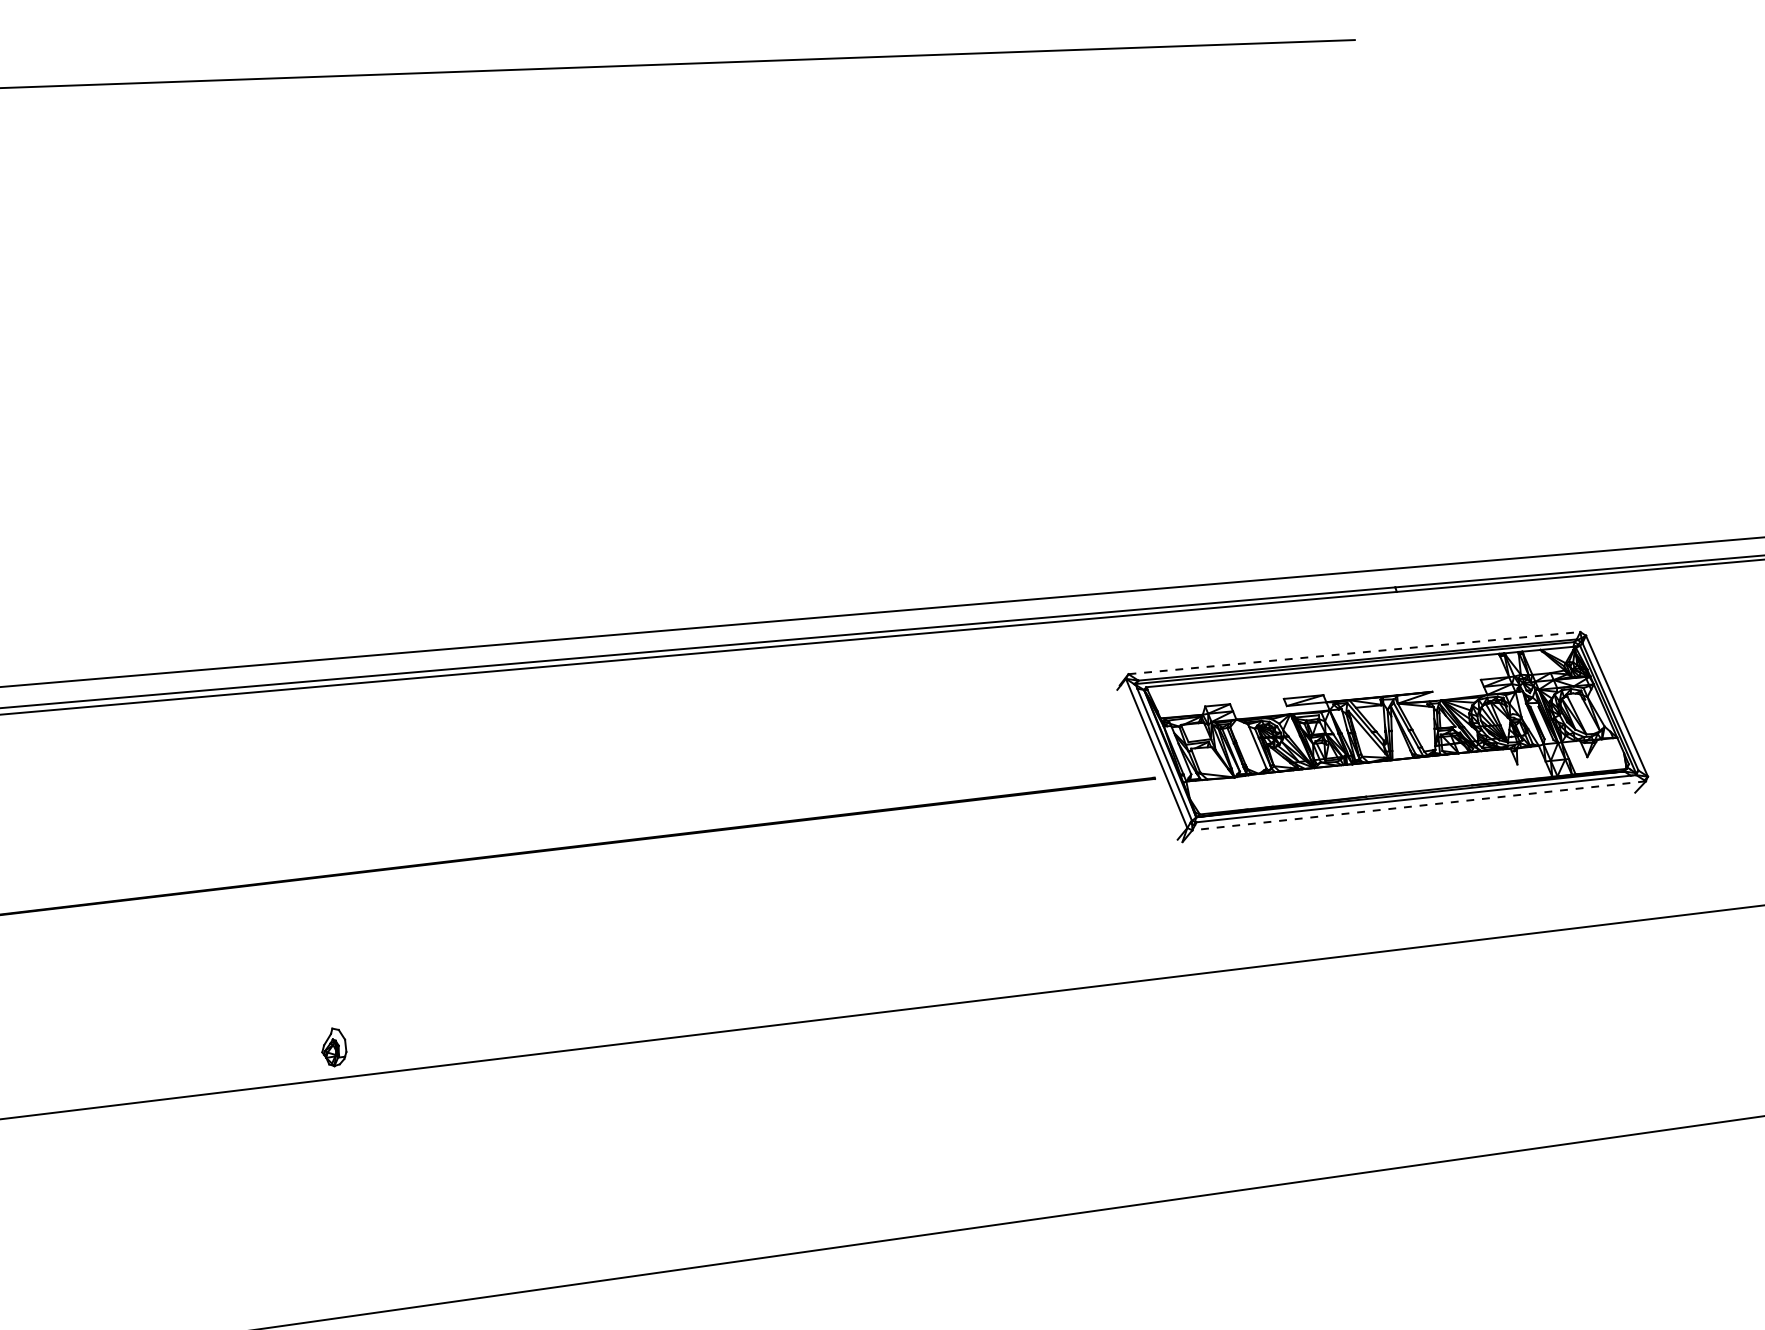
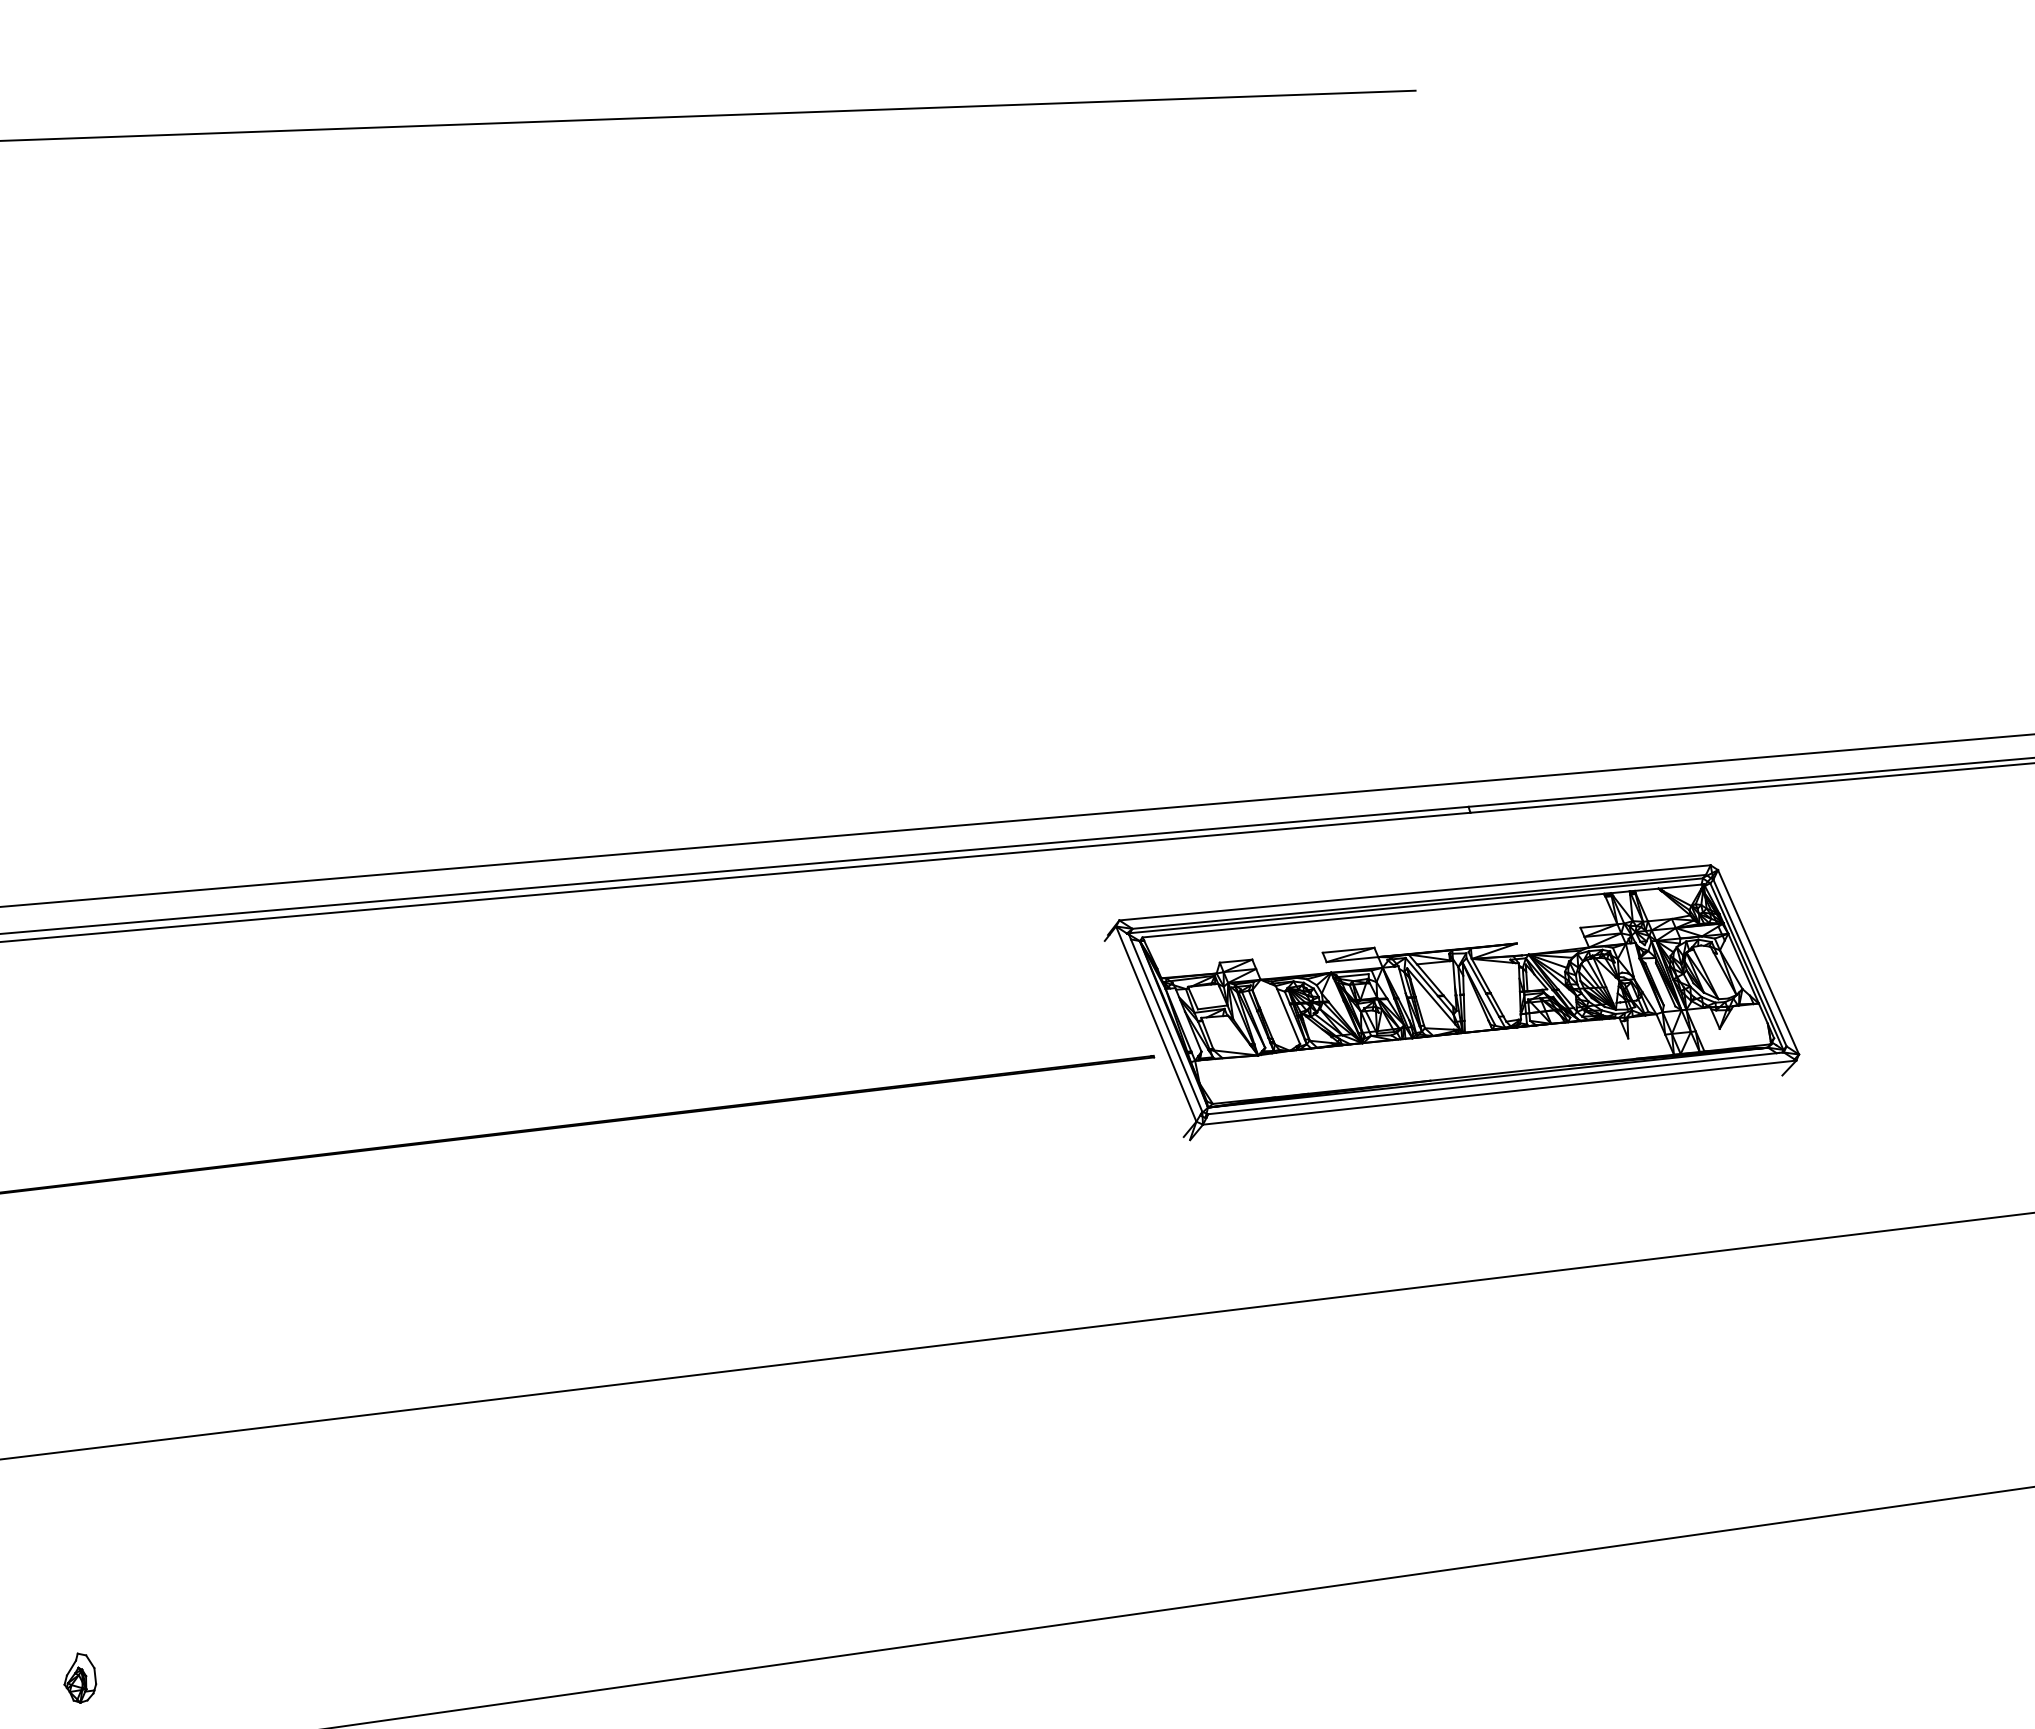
line: (1354, 653) -> (1415, 893), dashed -> solid
line: (1418, 805) -> (1498, 1092), dashed -> solid
part: (334, 1047) -> (80, 1678), moved

